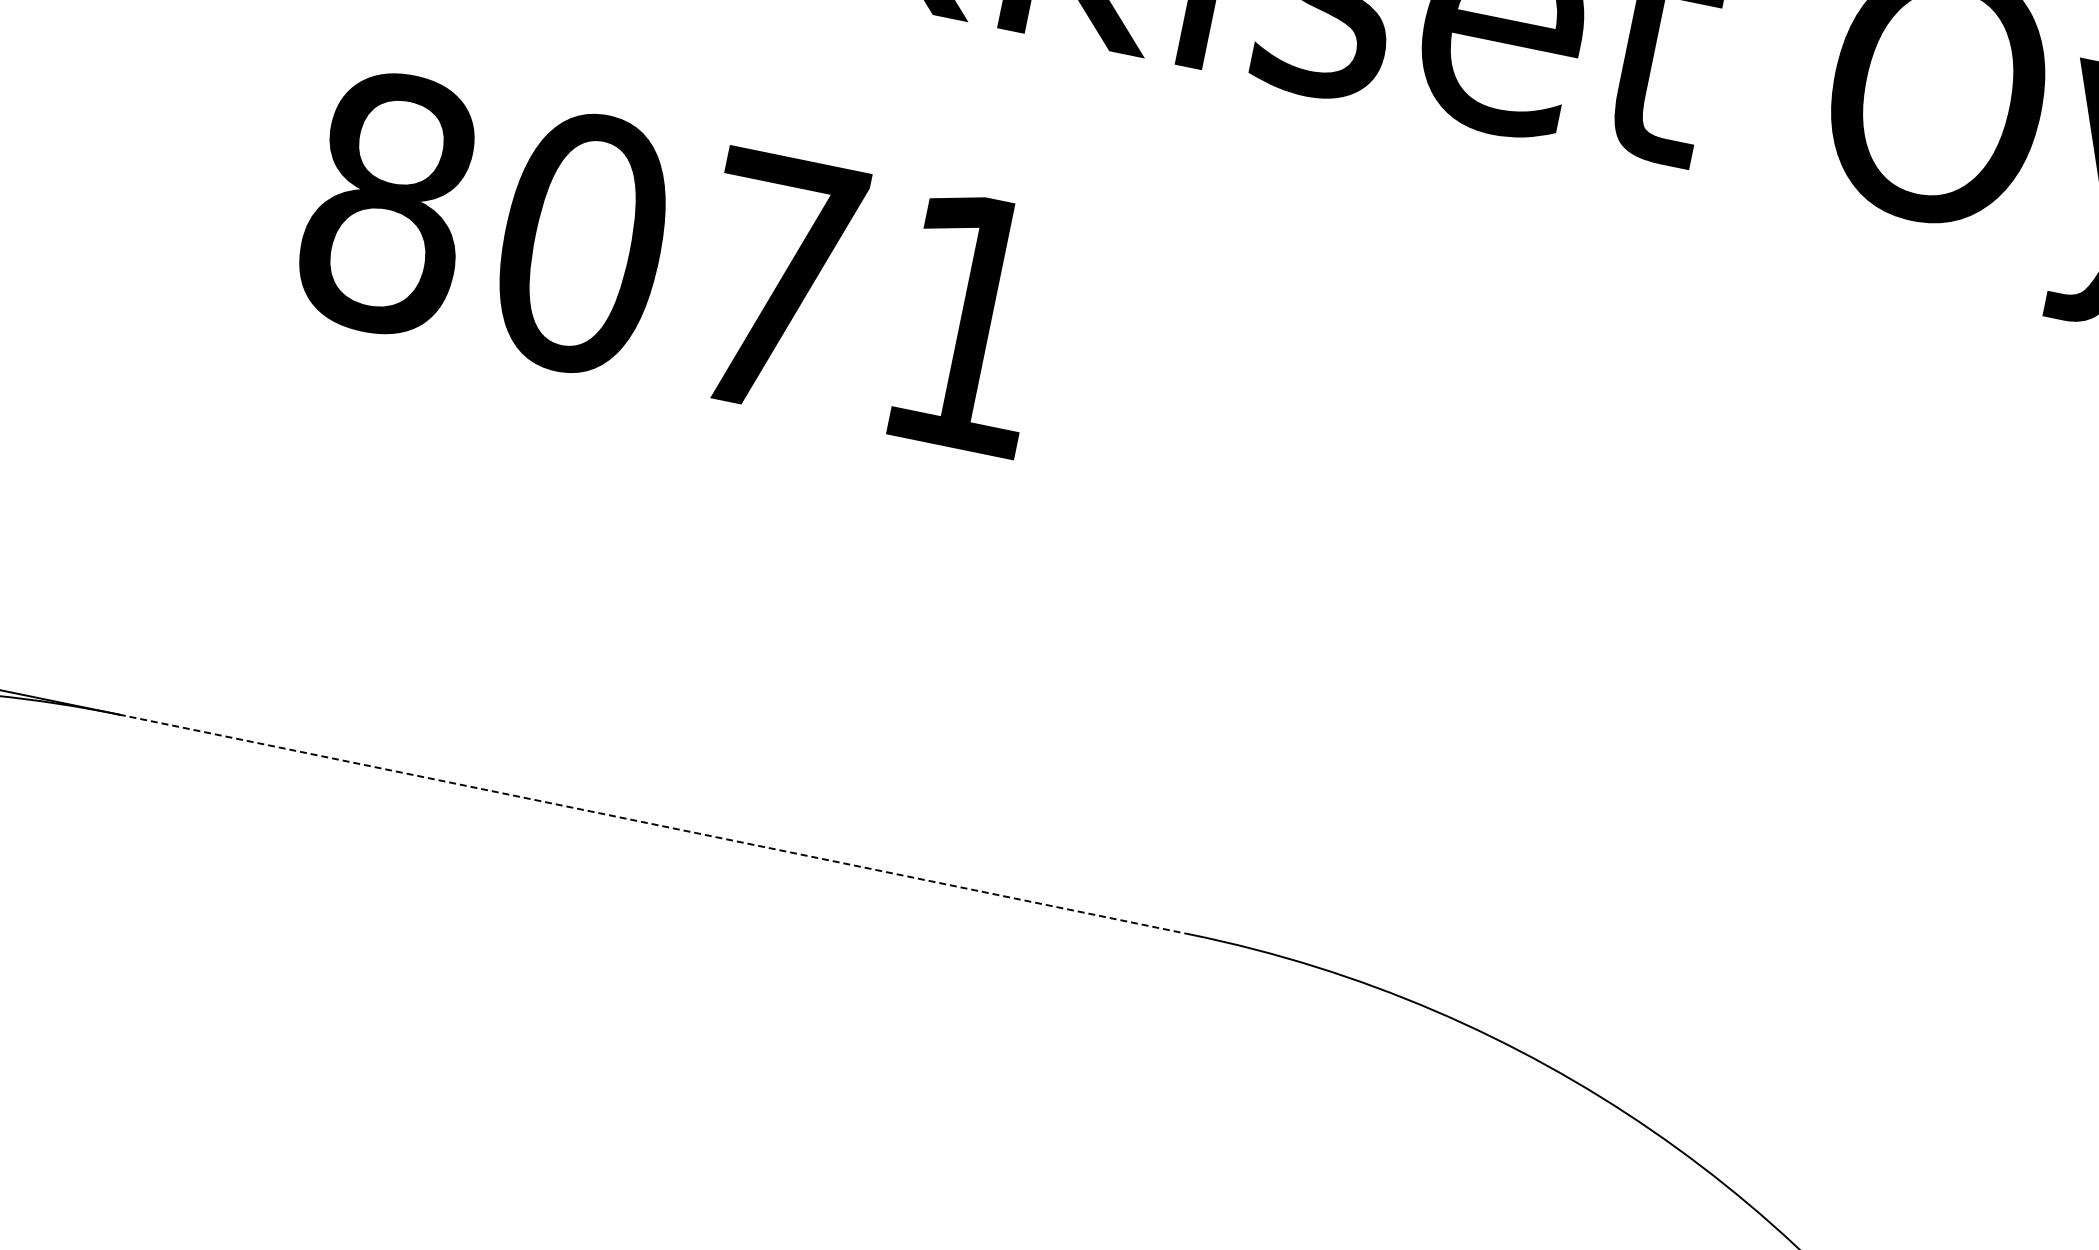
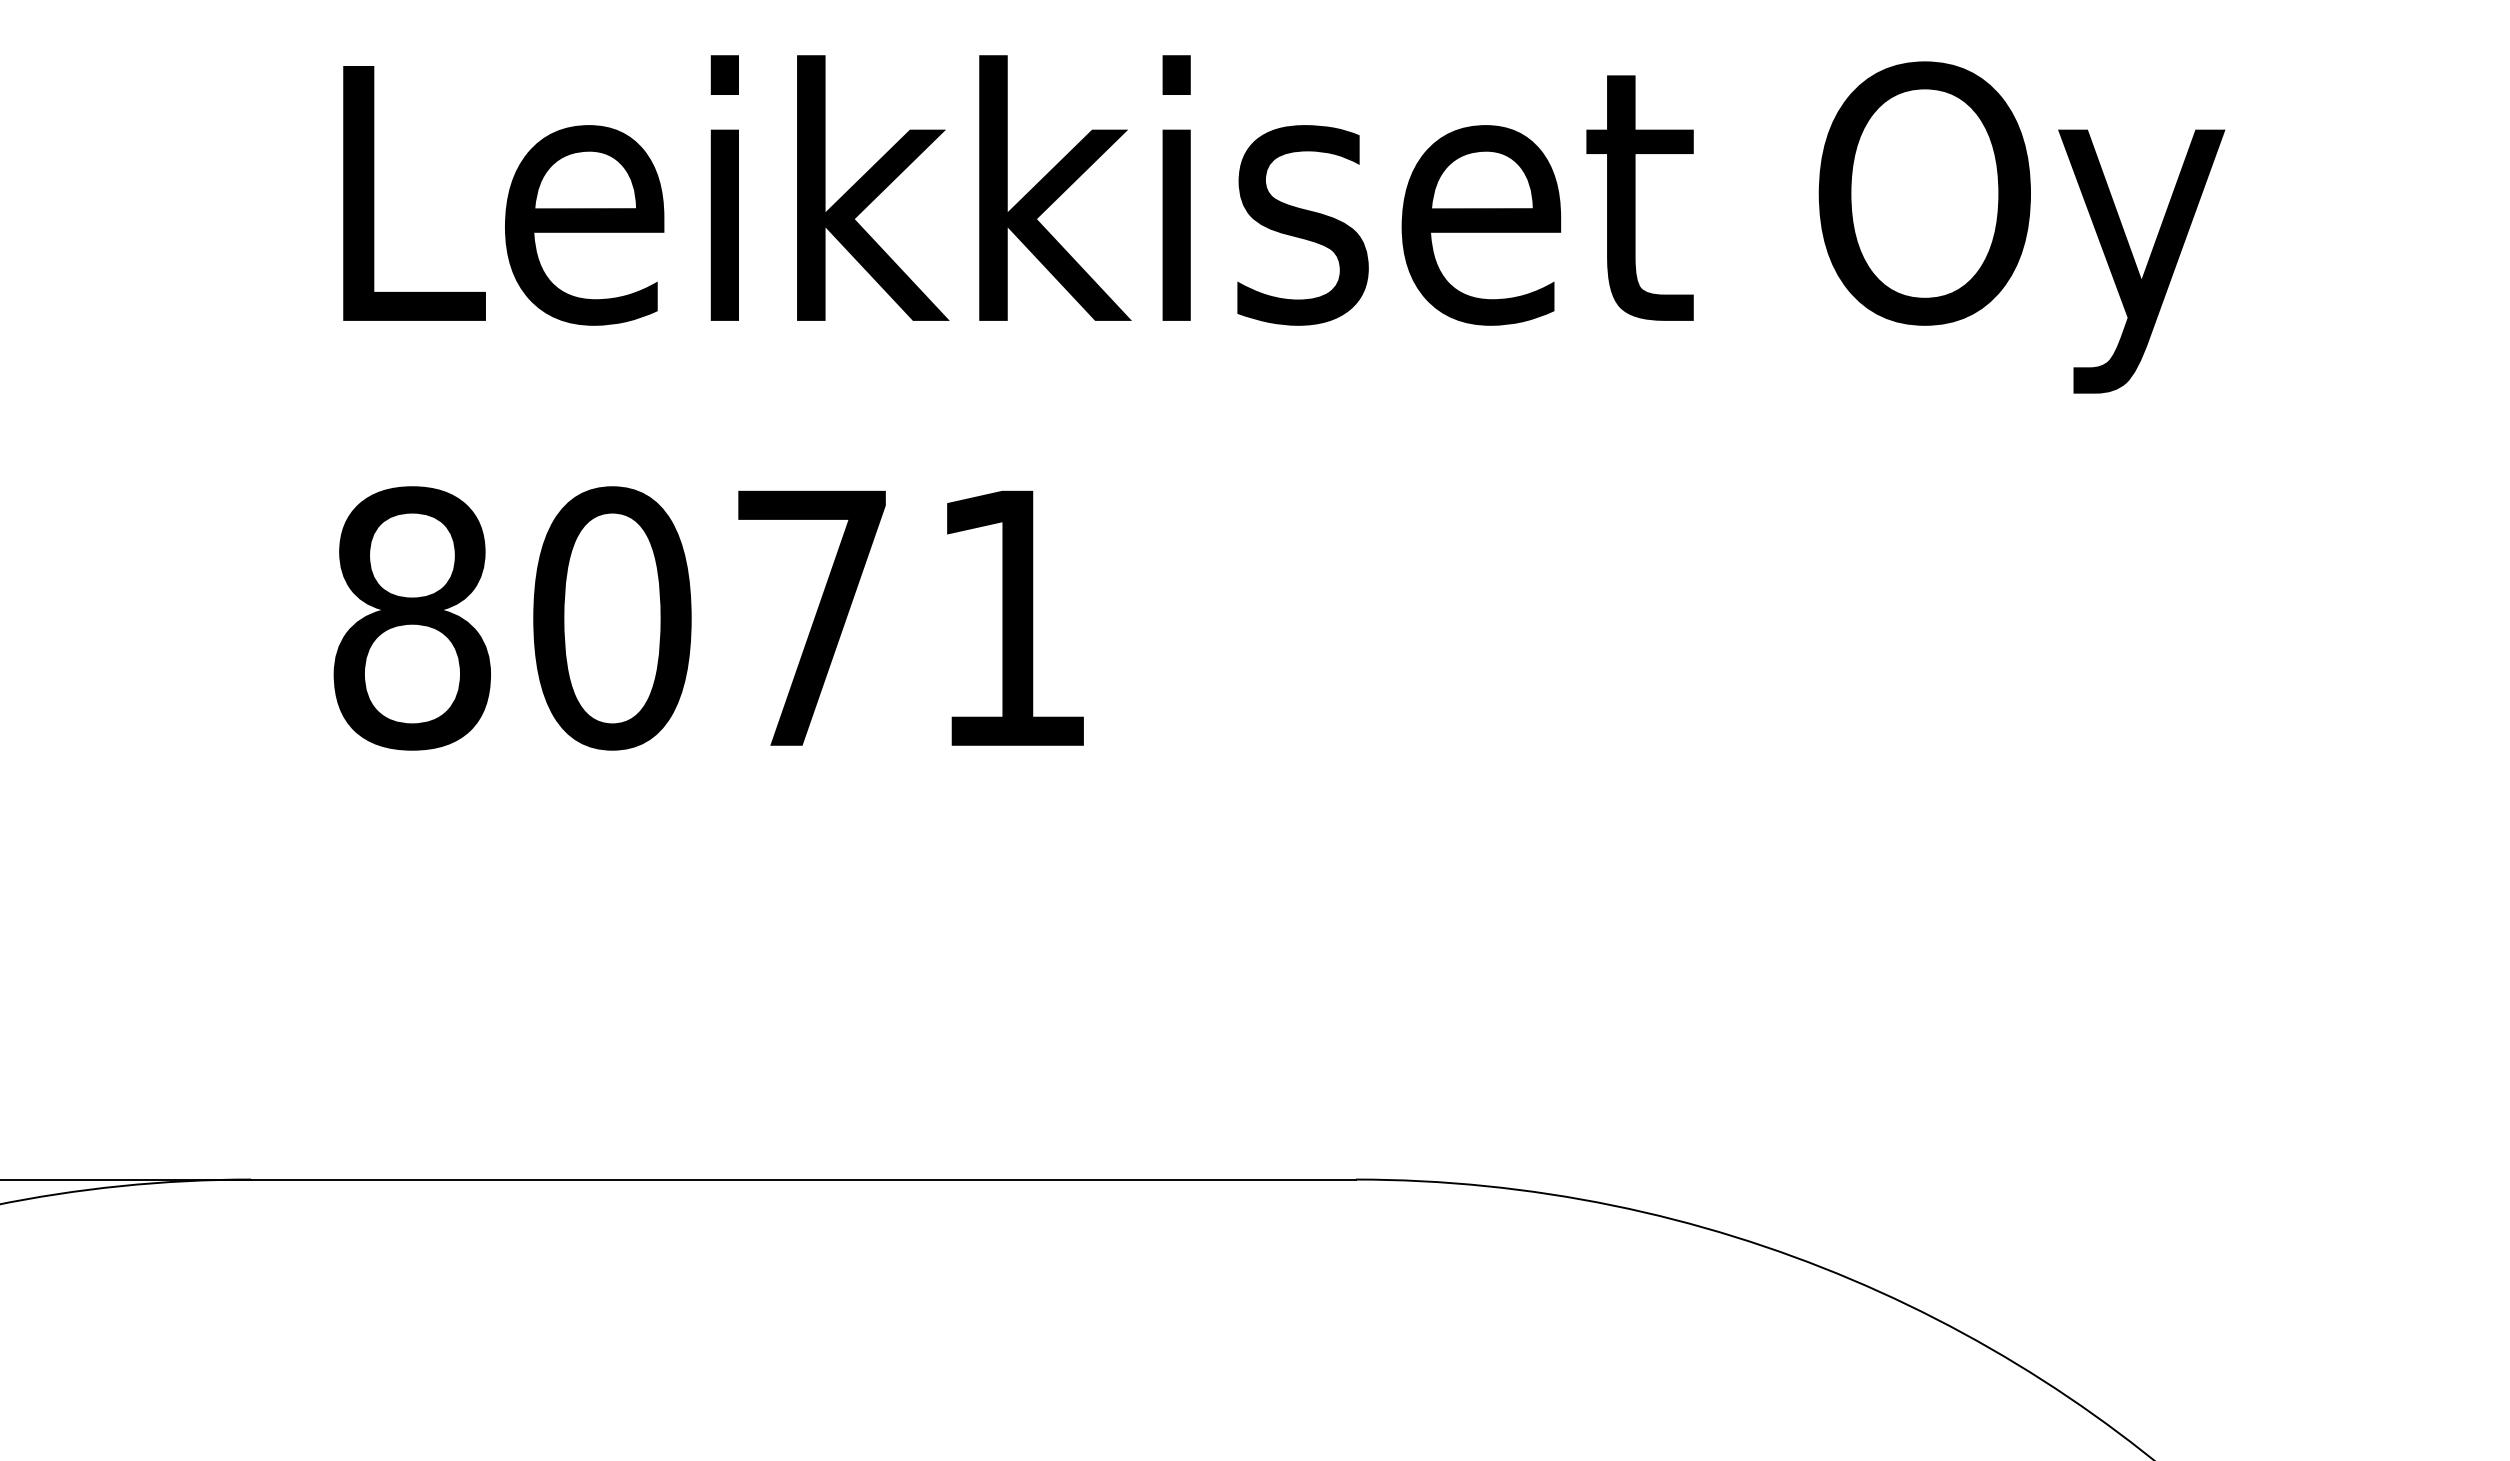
line: (655, 824) -> (802, 1179), dashed -> solid

